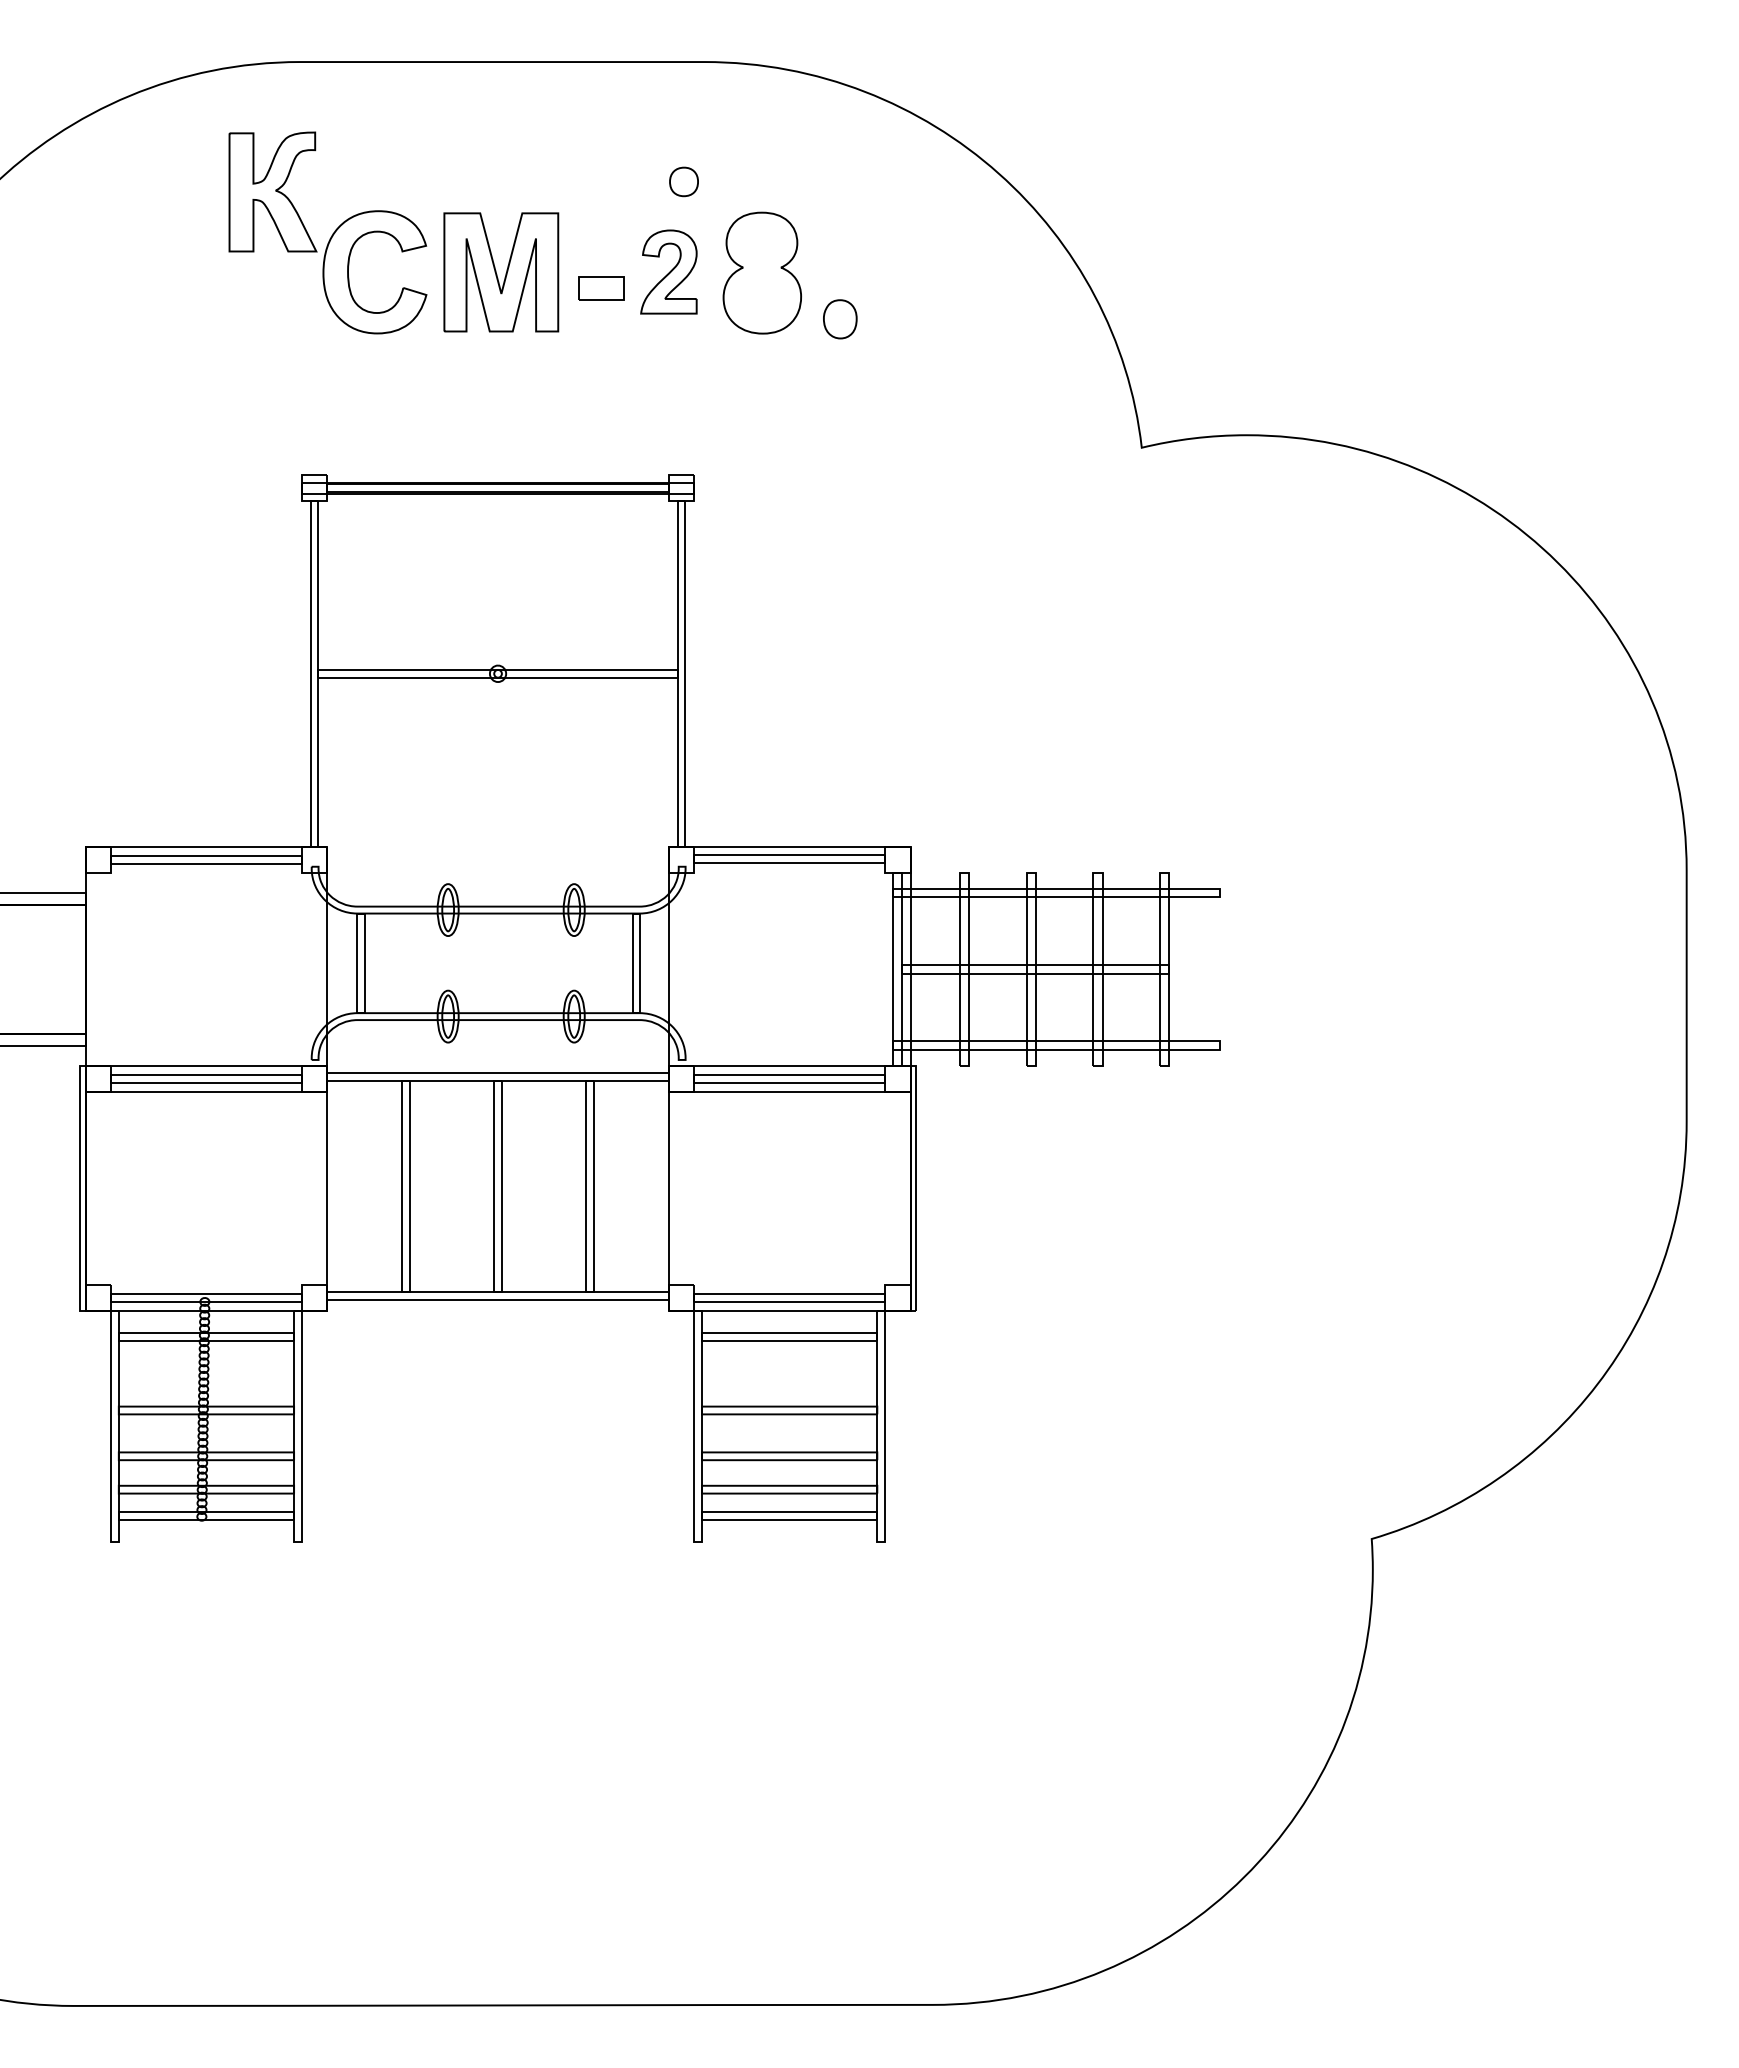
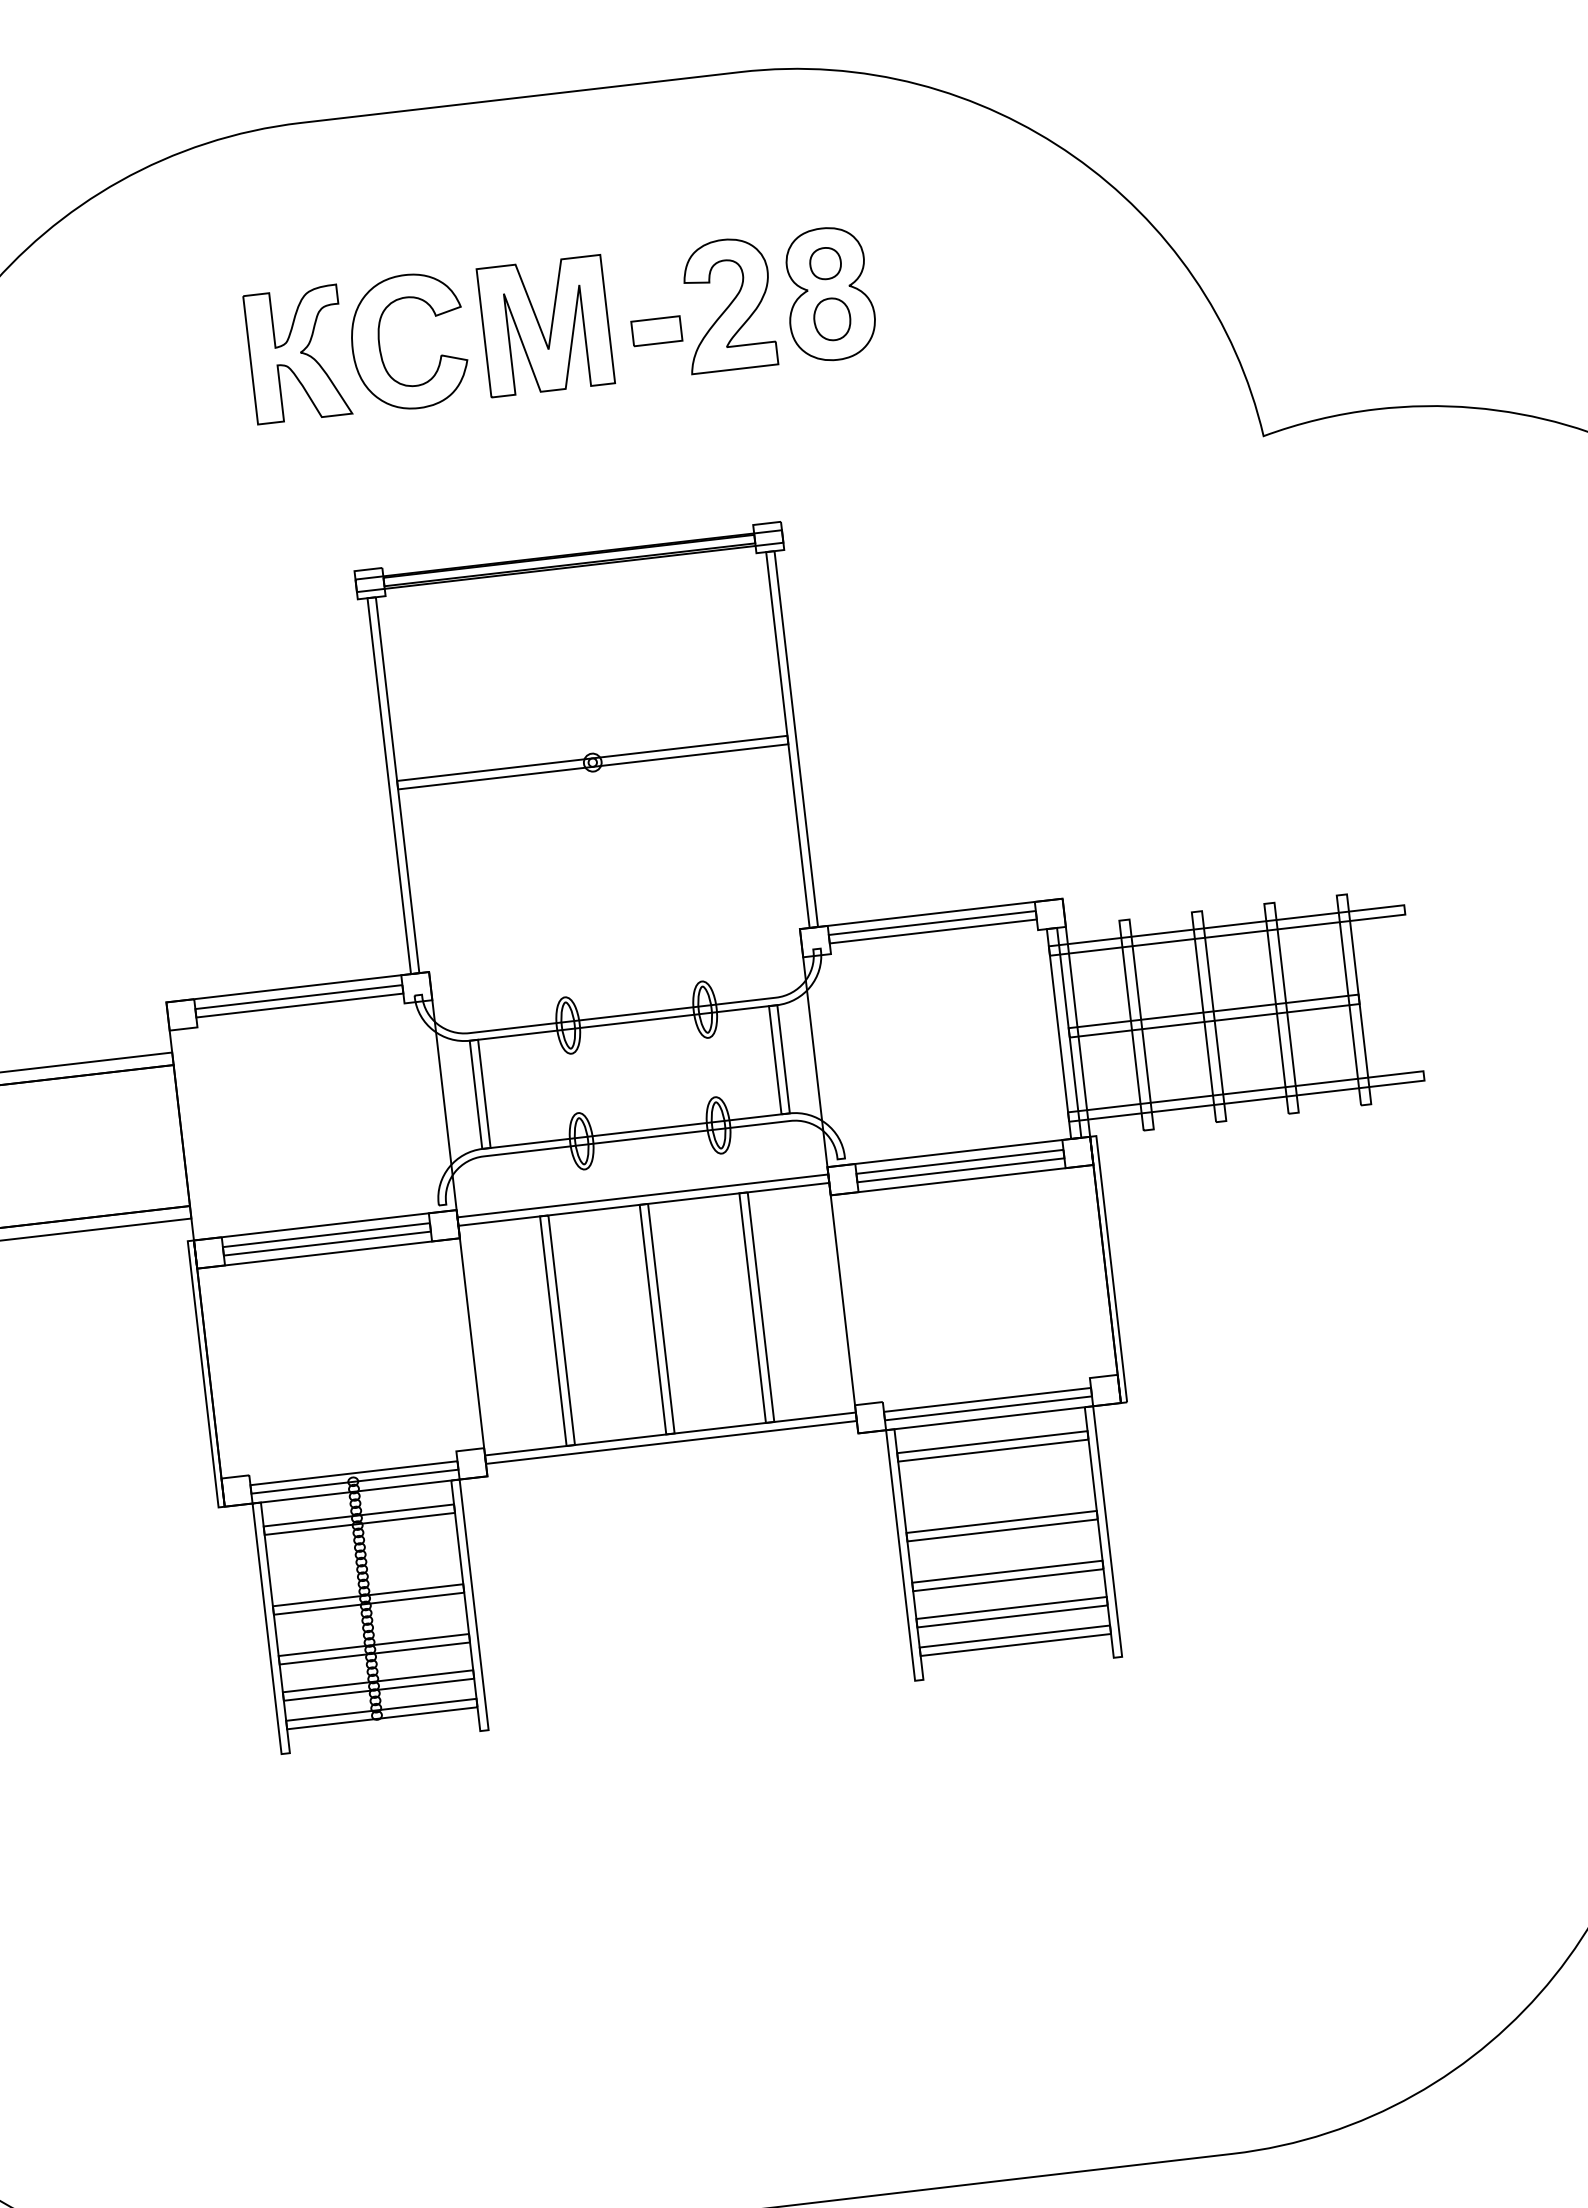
part: (683, 181) -> (824, 263), moved
part: (272, 191) -> (297, 353), moved
part: (668, 271) -> (727, 304), size x1.43
part: (840, 319) -> (832, 319), moved

